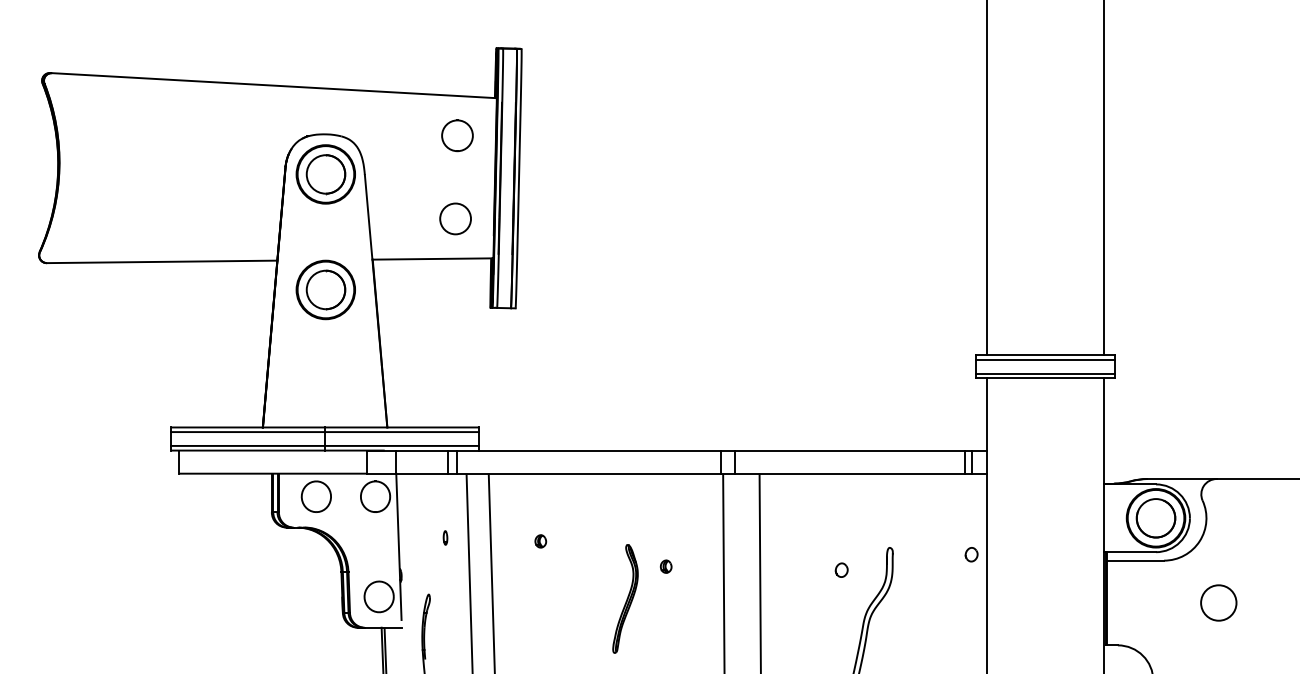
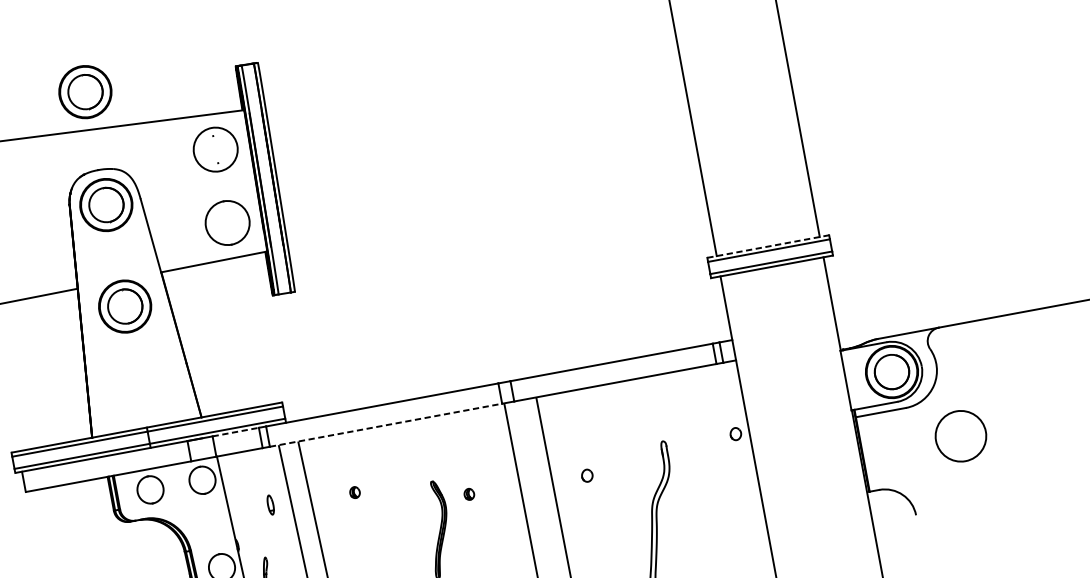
part: (325, 45) -> (85, 91), added
circle: (457, 135) -> (215, 149), size x1.6
part: (455, 218) -> (227, 222), size x1.6
line: (1046, 355) -> (769, 246), solid -> dashed
line: (422, 450) -> (236, 431), solid -> dashed
line: (589, 473) -> (386, 424), solid -> dashed
part: (445, 537) -> (270, 504), size x1.6
part: (841, 569) -> (586, 475), moved
circle: (1218, 602) -> (960, 435), size x1.6

